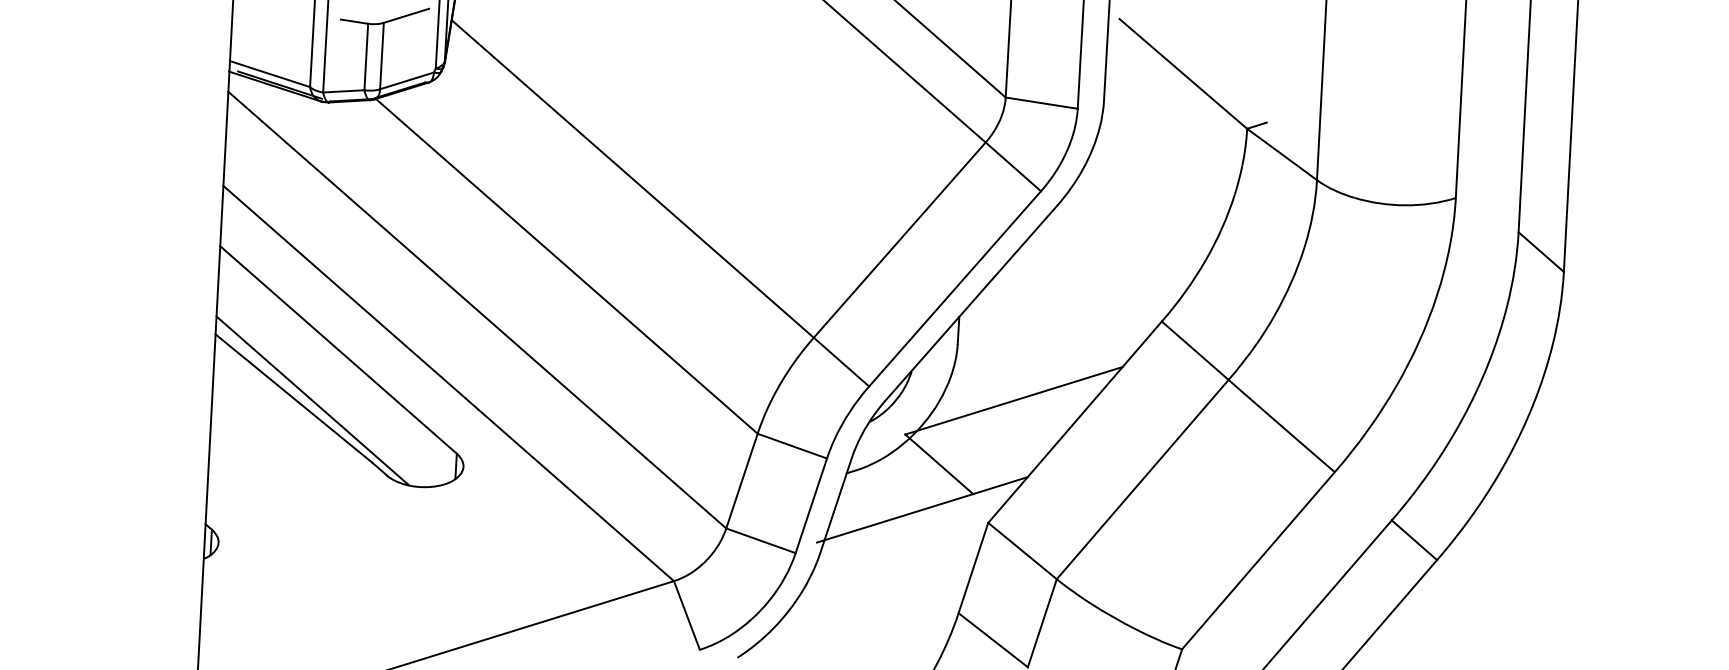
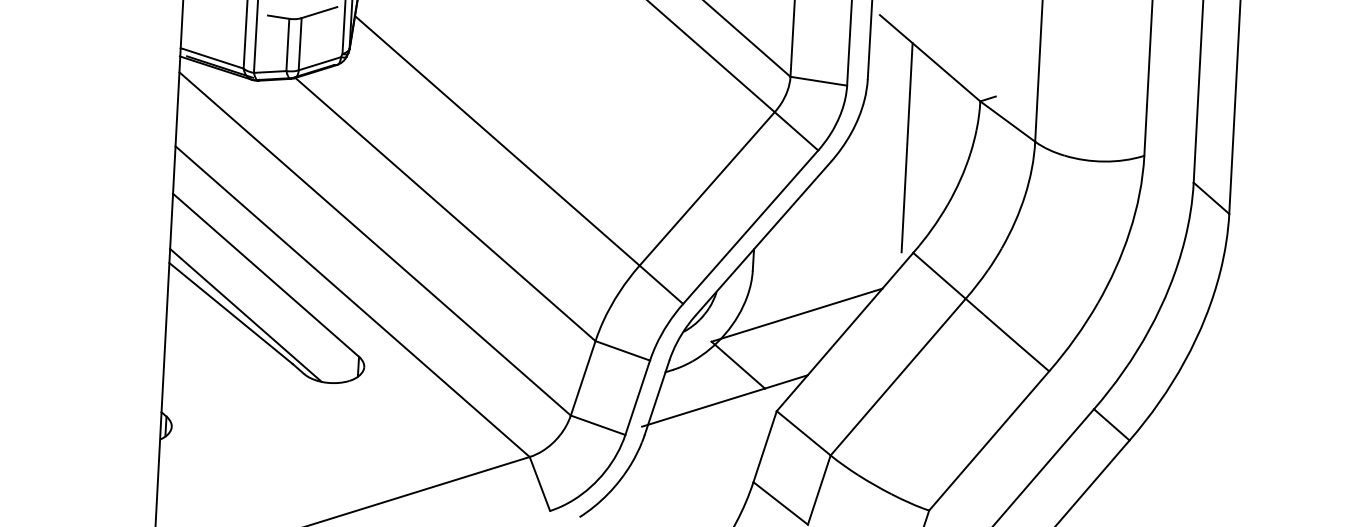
line: (1154, 187) -> (907, 147), added

